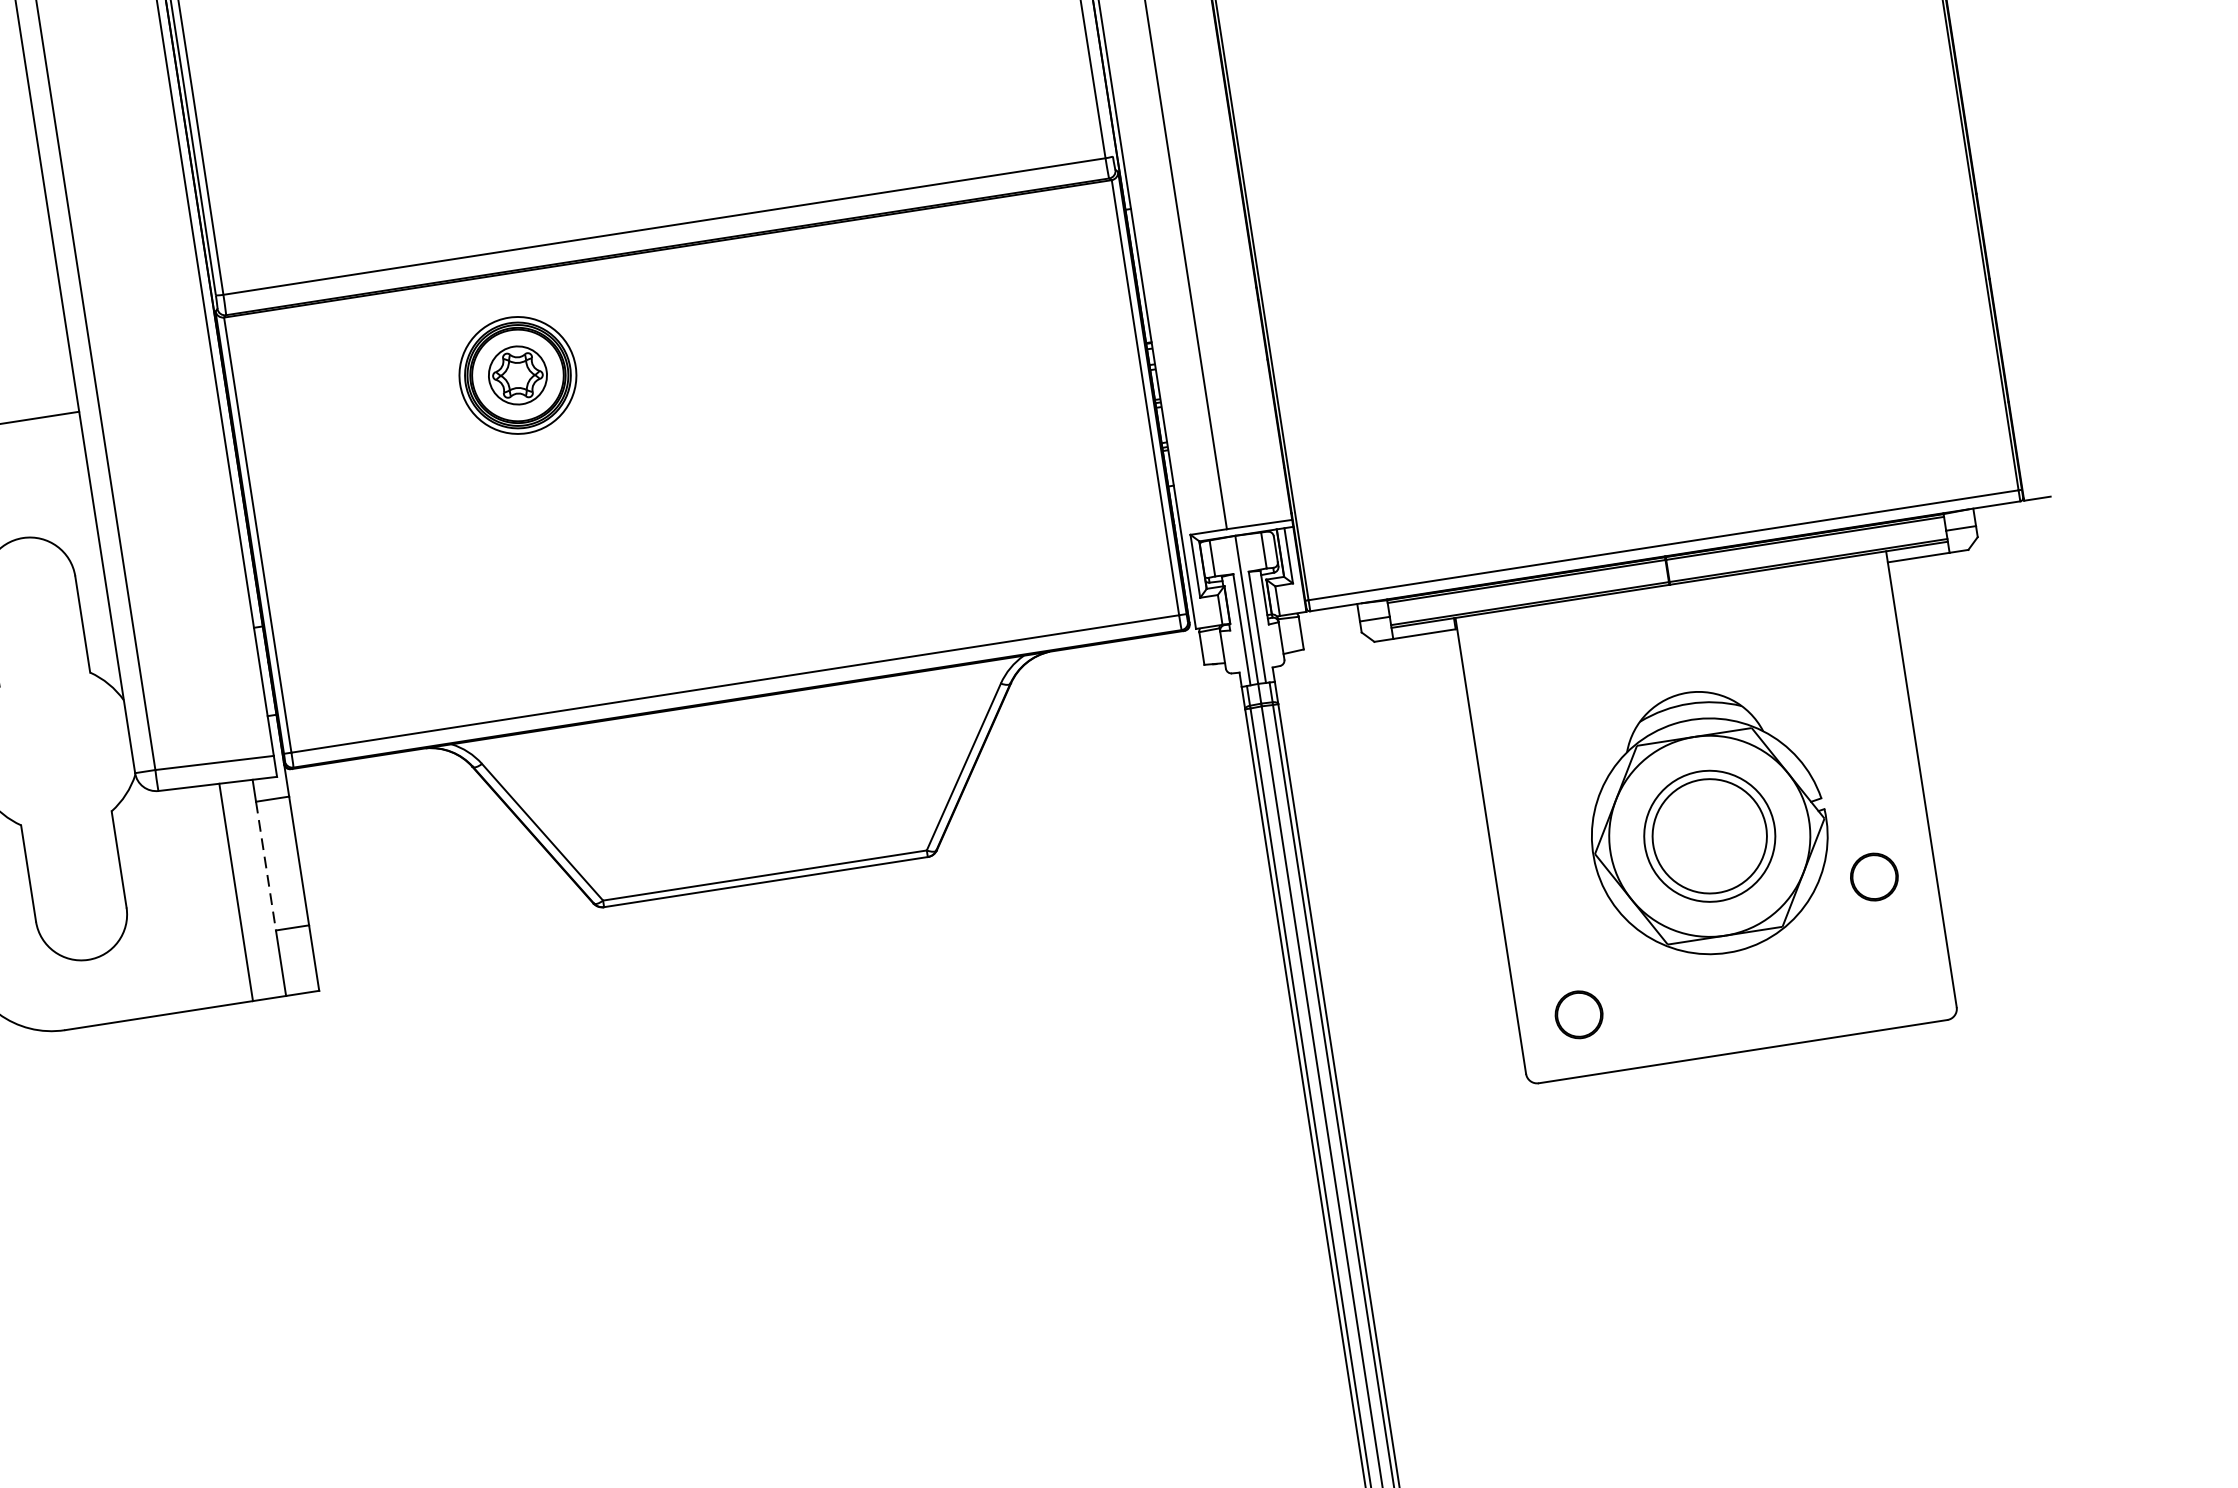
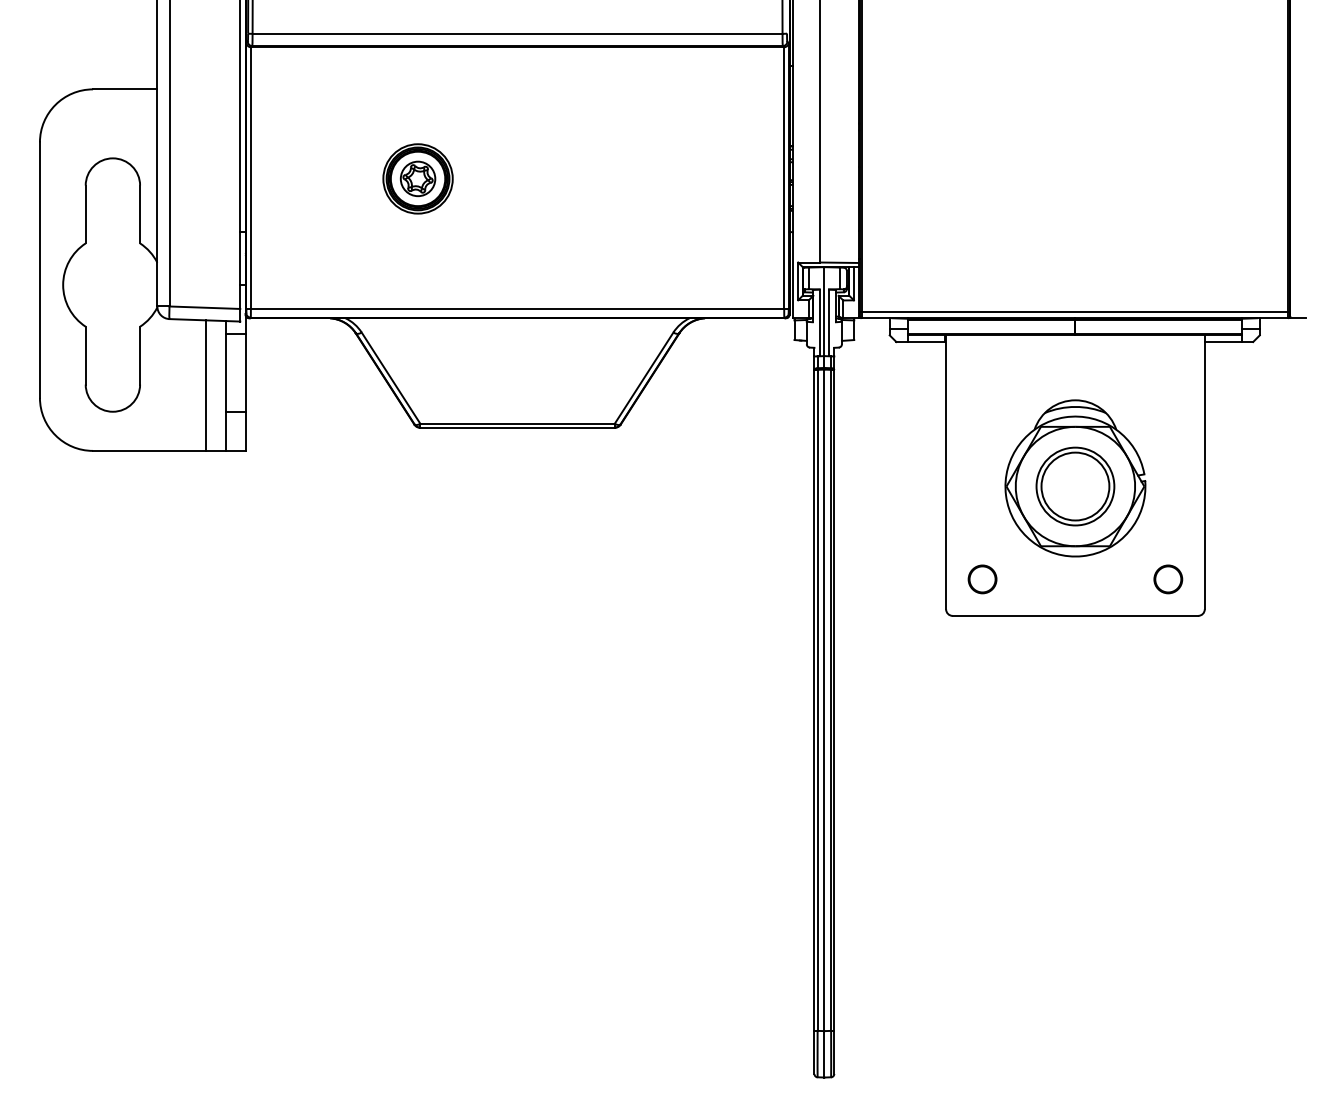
part: (516, 374) -> (417, 178), moved
line: (265, 865) -> (225, 372), dashed -> solid
part: (1874, 877) -> (1168, 579), moved

